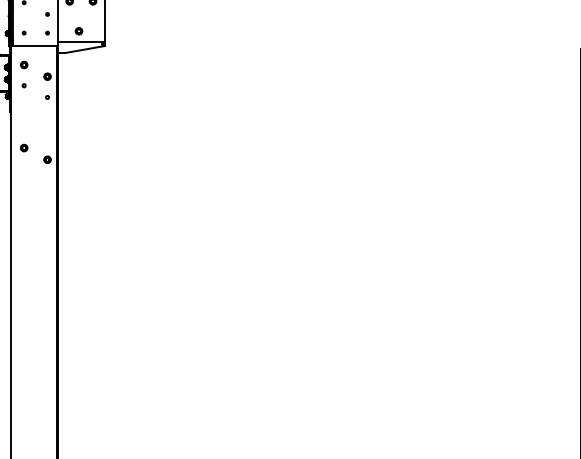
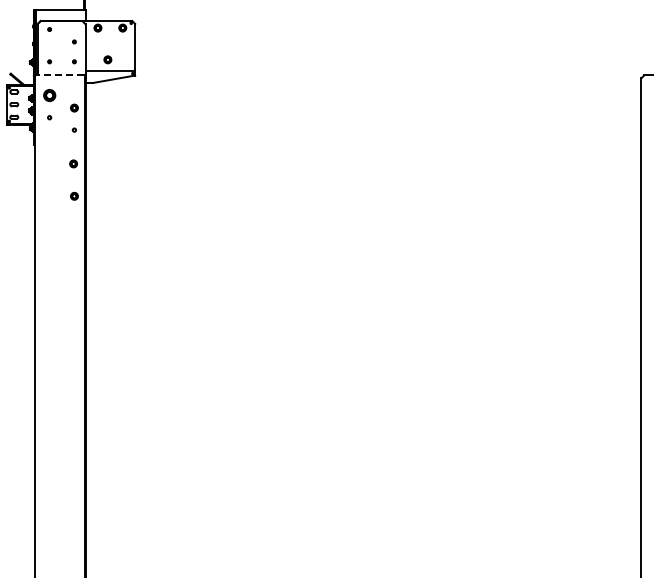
line: (33, 46) -> (59, 75), solid -> dashed
part: (24, 64) -> (49, 95), size x1.6
part: (24, 147) -> (73, 163), moved

